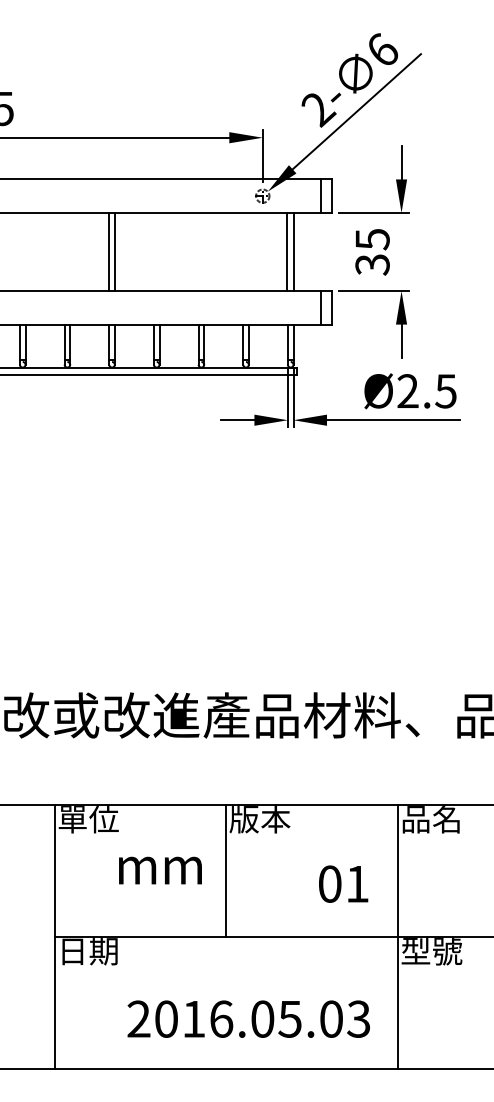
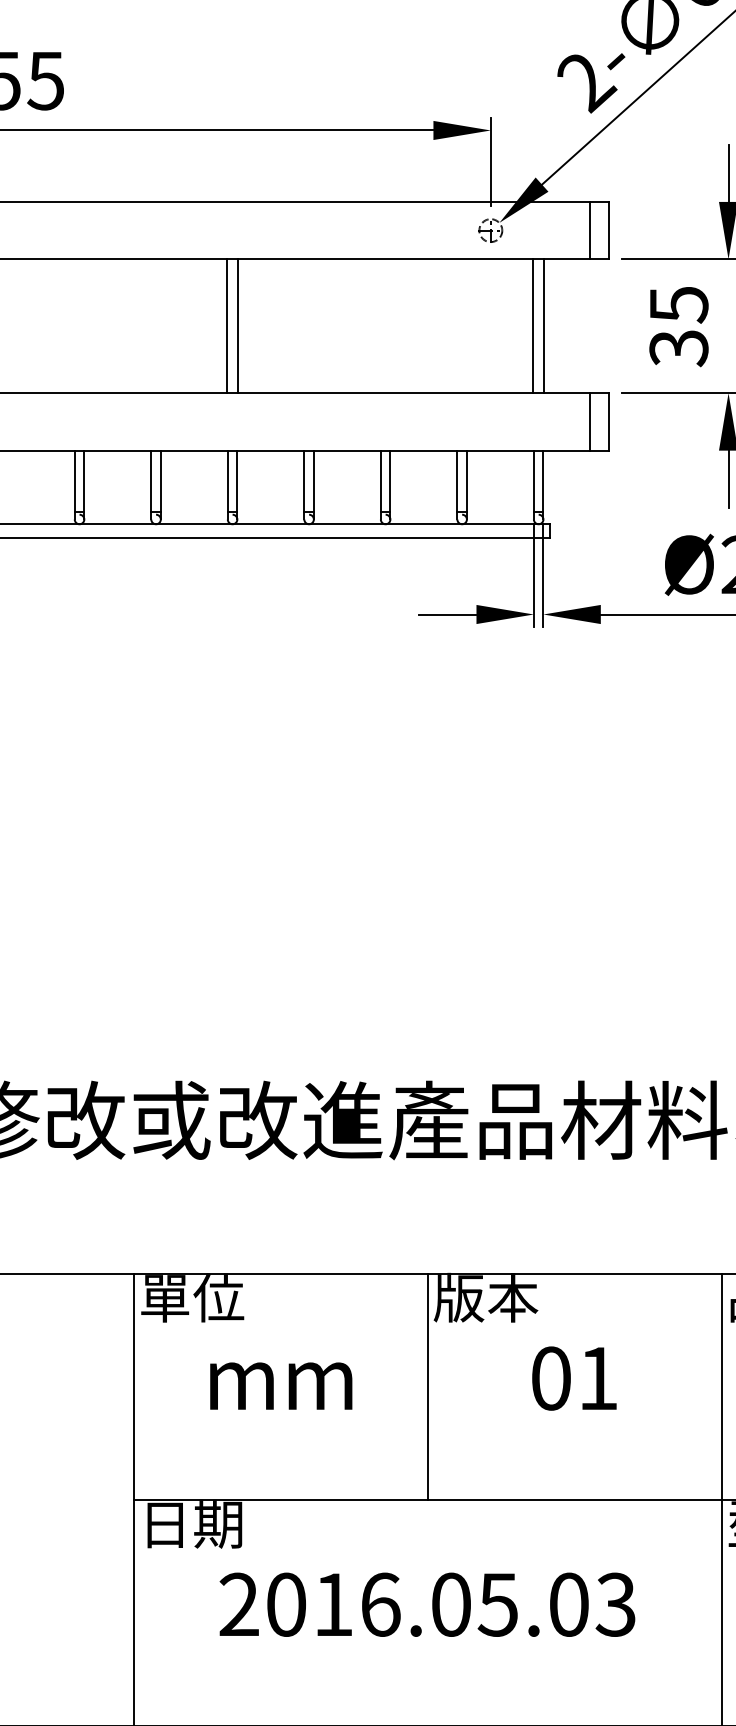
text: (160, 870) -> (281, 1385), moved
text: (343, 883) -> (574, 1377), moved
text: (248, 1018) -> (426, 1603), moved

